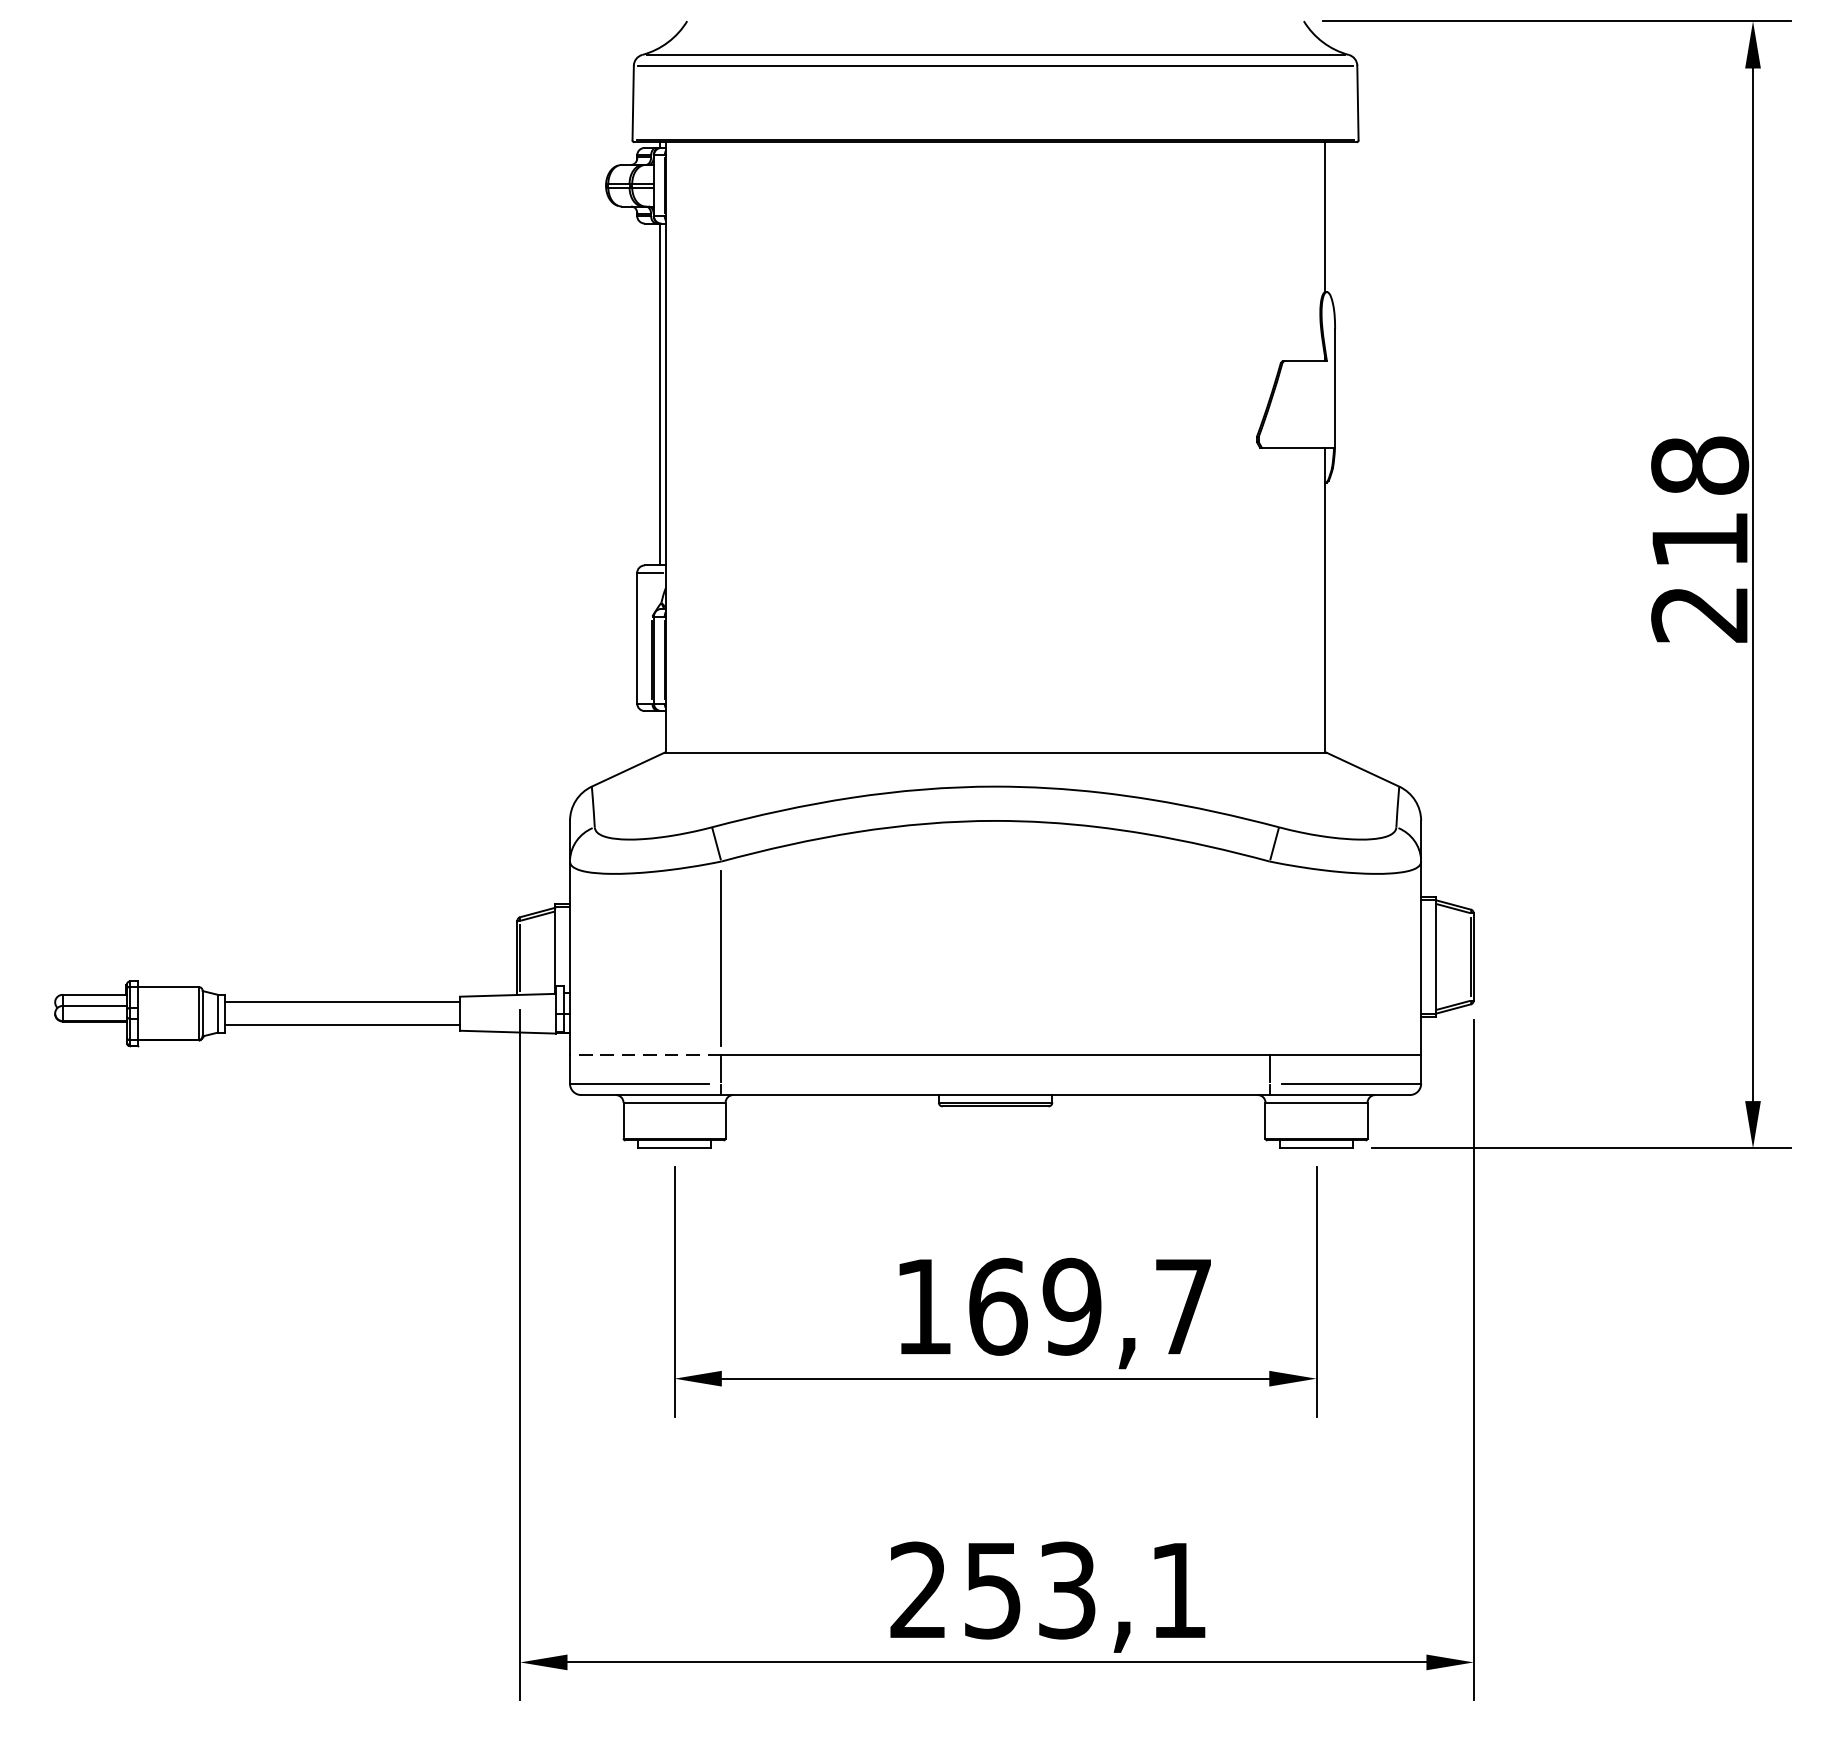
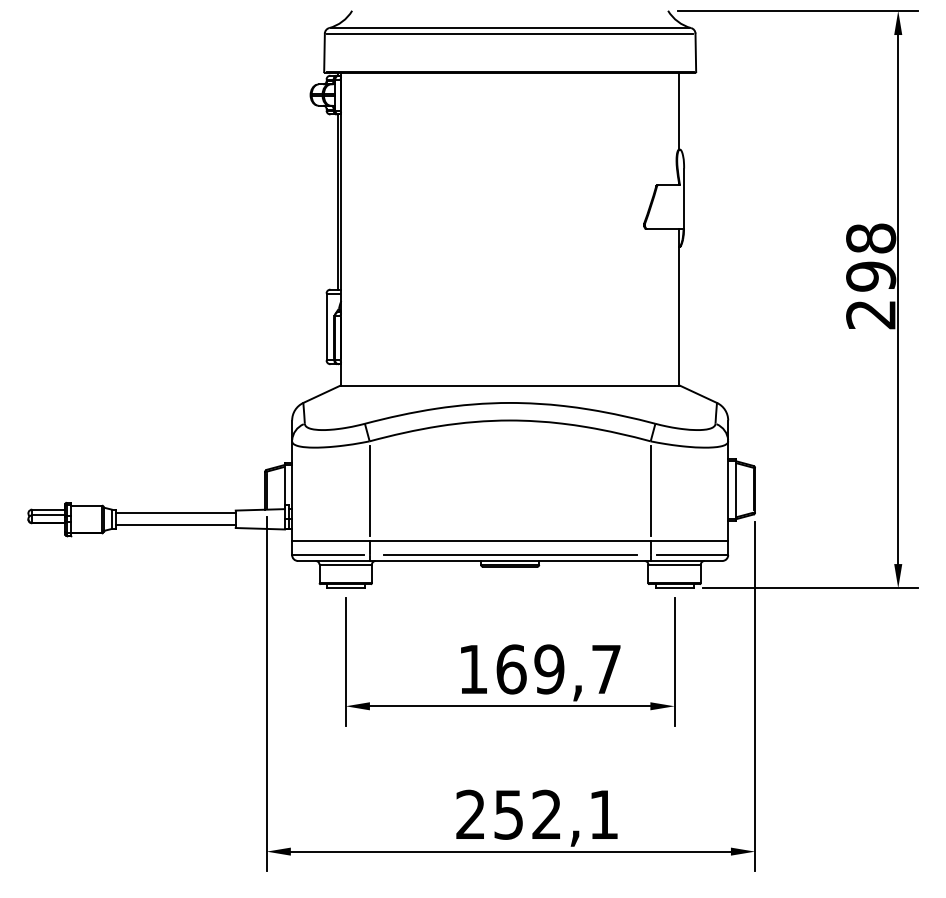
text: (1700, 539) -> (871, 276), 218 -> 298
line: (1269, 957) -> (650, 490), added
line: (644, 1055) -> (330, 540), dashed -> solid
line: (994, 1084) -> (509, 555), added
text: (1066, 1589) -> (546, 814), 253,1 -> 252,1

